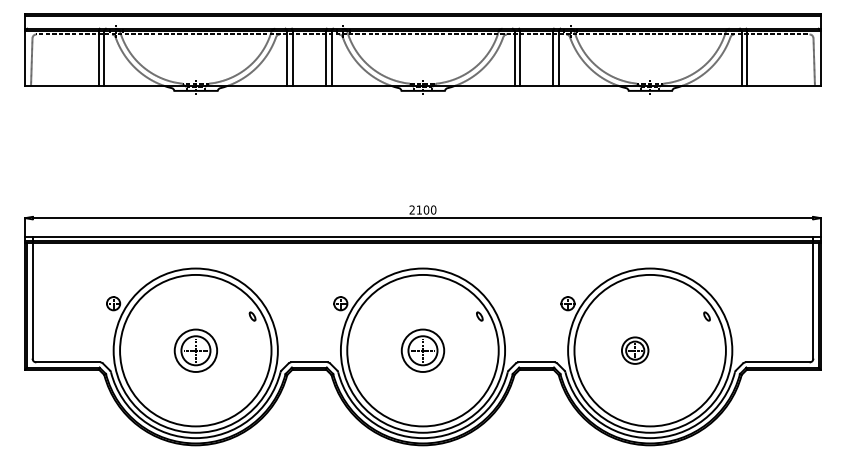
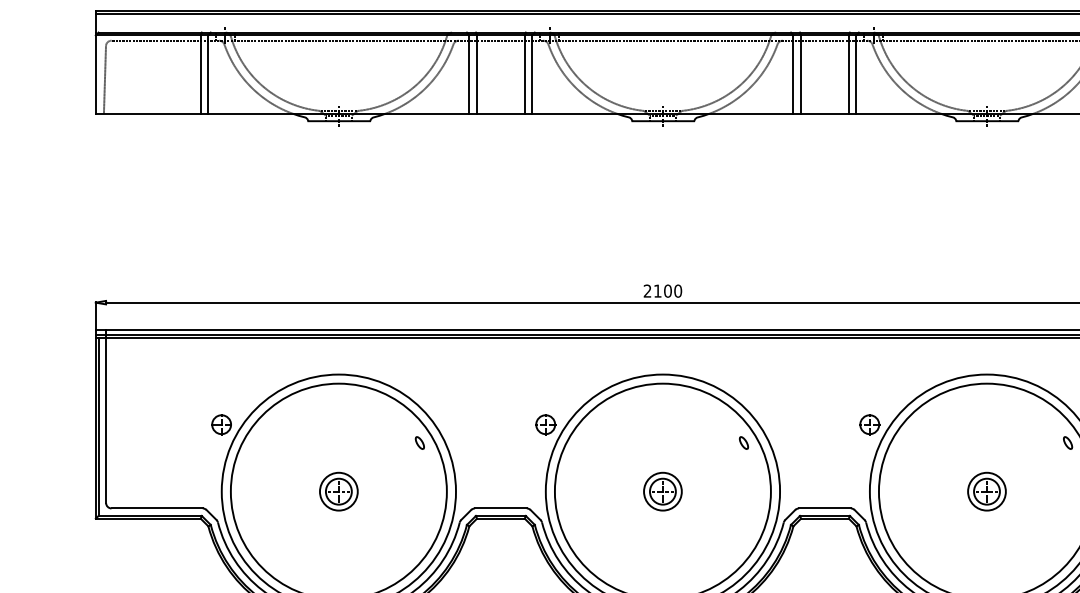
part: (195, 350) -> (338, 491), size x0.62
part: (422, 350) -> (662, 491), size x0.62
part: (635, 350) -> (987, 491), moved

